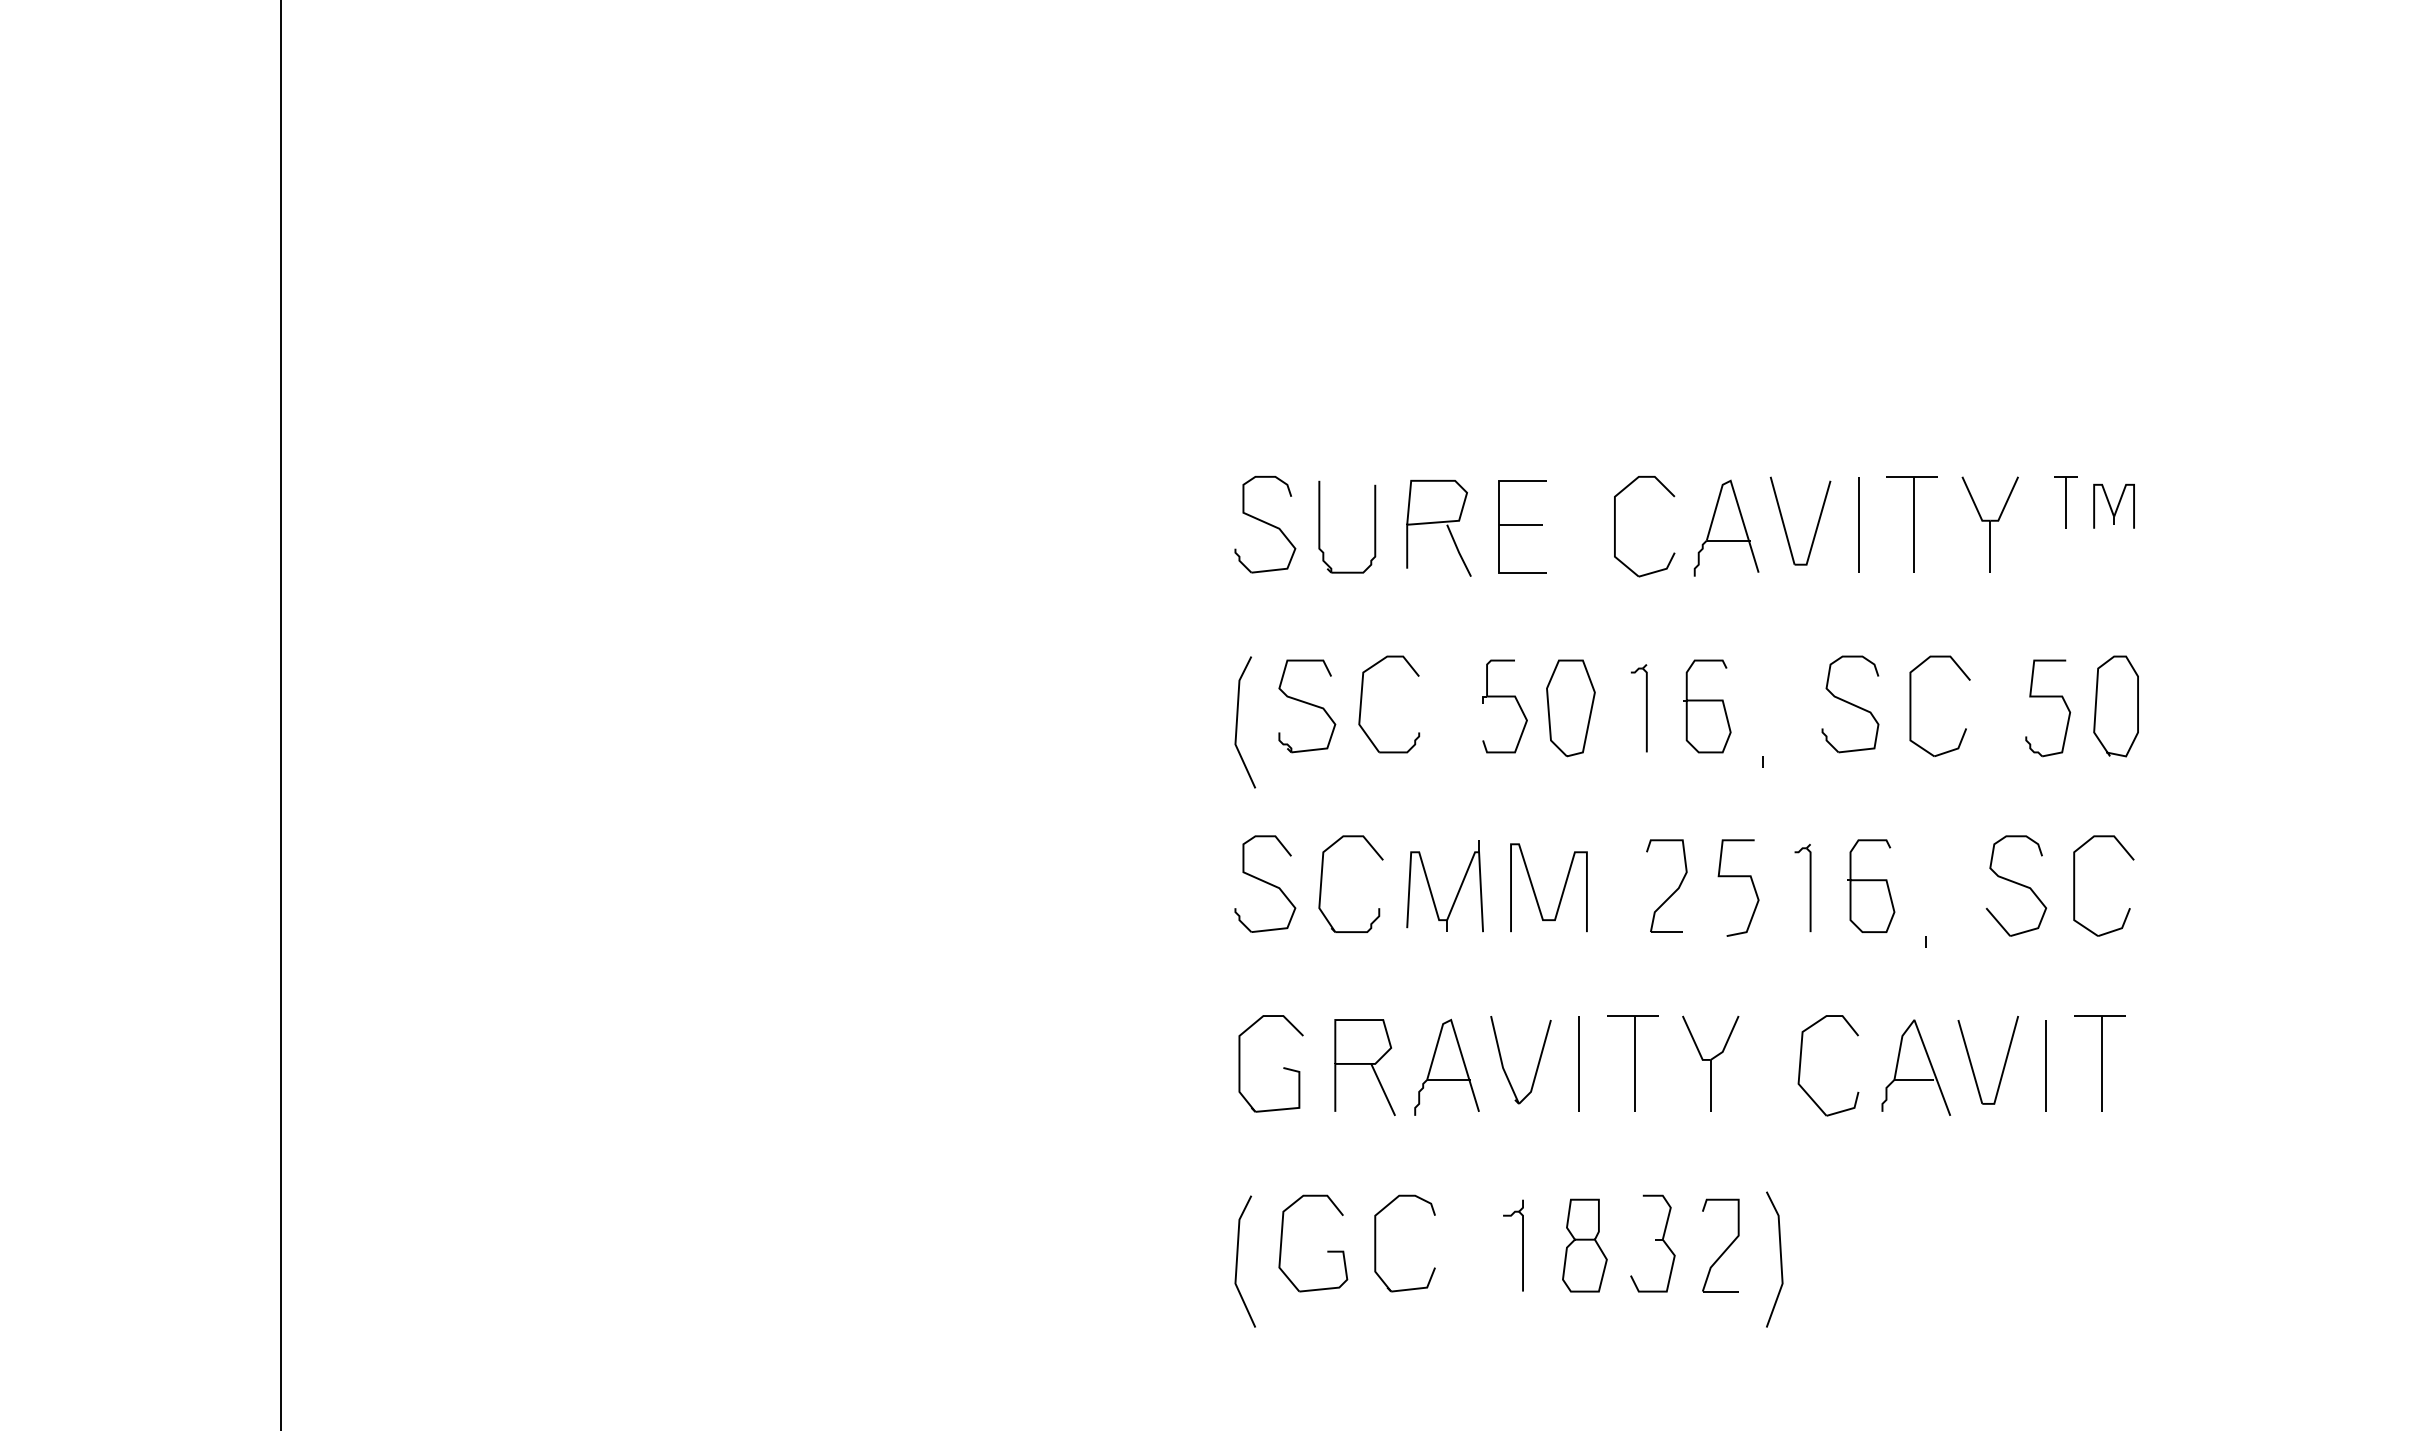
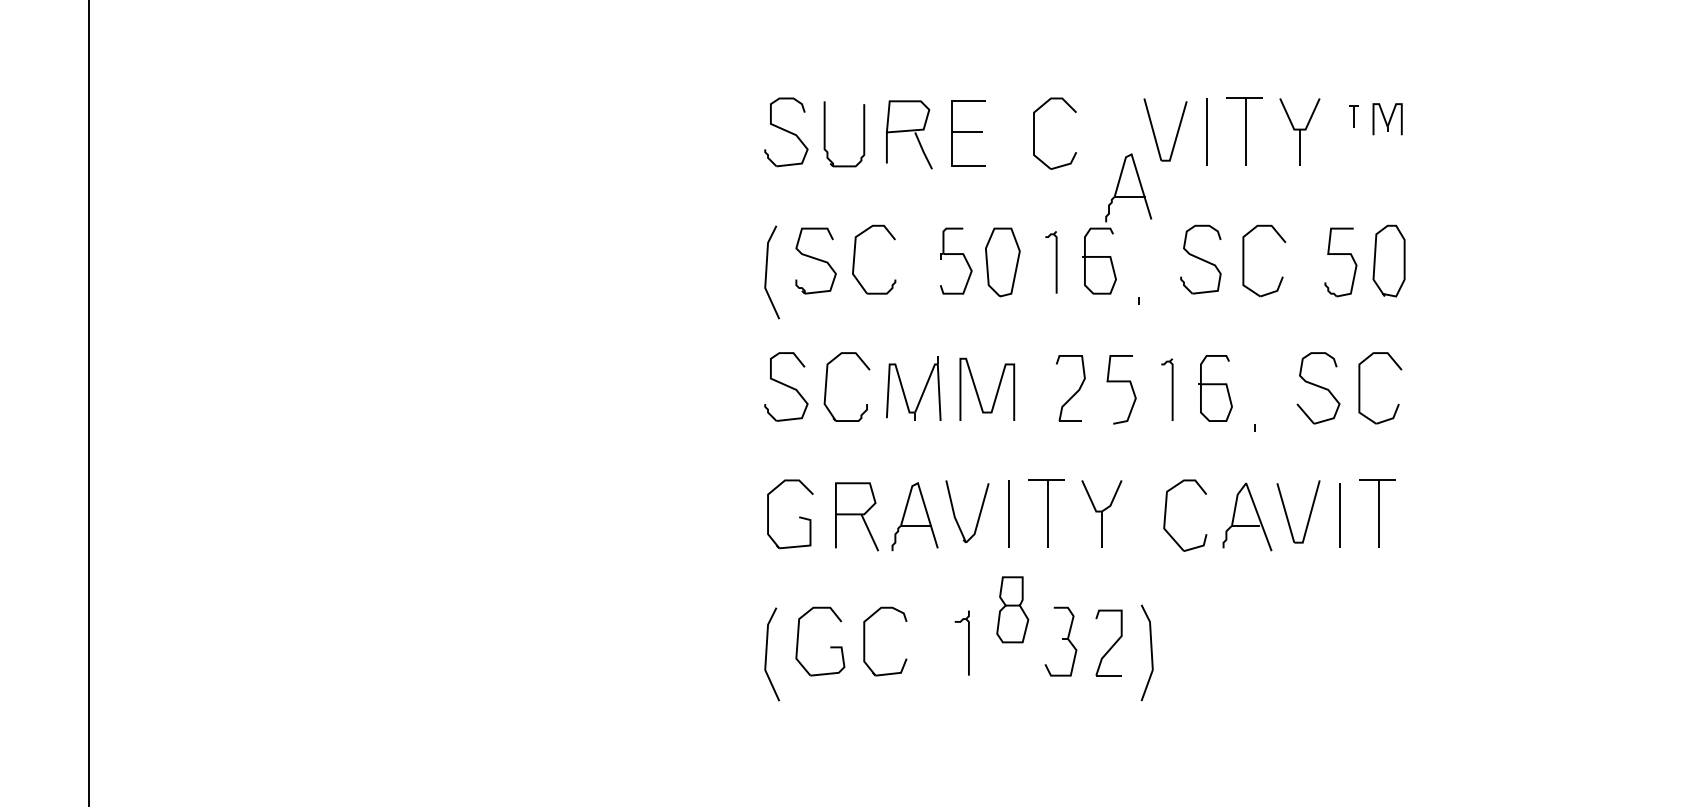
part: (2065, 502) -> (1353, 116), size x0.6
part: (1726, 527) -> (1128, 187), moved
curve: (1584, 1240) -> (1012, 606), moved

